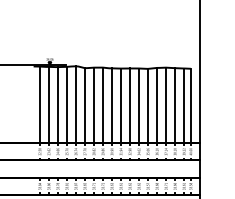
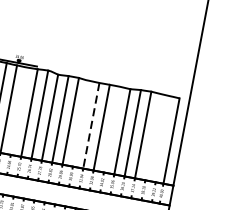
line: (57, 105) -> (18, 111), removed
line: (112, 105) -> (81, 123), removed
line: (139, 105) -> (112, 129), removed
line: (175, 105) -> (153, 137), removed
line: (184, 105) -> (164, 139), removed
line: (121, 106) -> (91, 126), solid -> dashed

